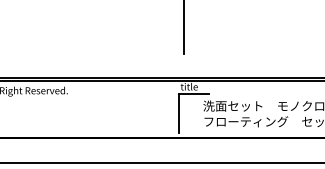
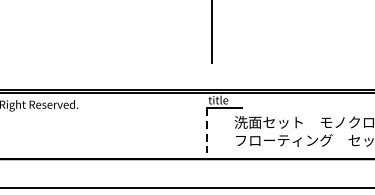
line: (179, 113) -> (207, 130), solid -> dashed

